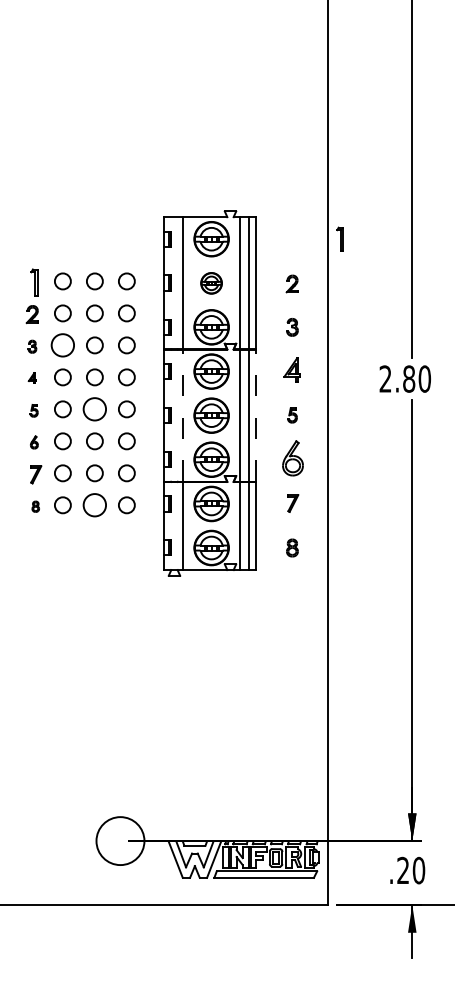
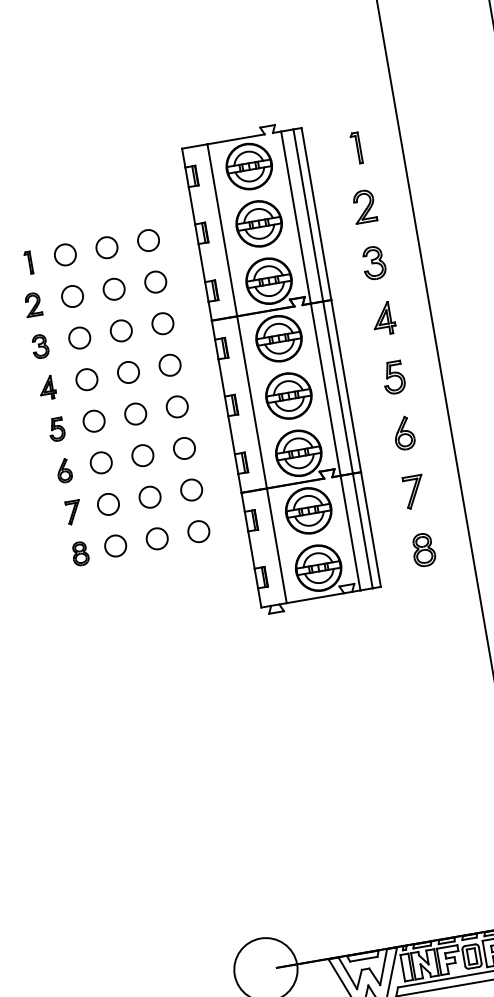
part: (339, 238) -> (355, 147), moved
part: (34, 282) -> (28, 262), size x0.62
part: (211, 283) -> (259, 224), size x1.67
part: (291, 283) -> (363, 206), size x1.43
part: (292, 327) -> (374, 263), size x1.43
circle: (62, 345) -> (79, 338), size x0.71
part: (32, 346) -> (40, 346), size x1.43
part: (31, 377) -> (46, 386), size x1.67
circle: (94, 409) -> (135, 414), size x0.71
part: (33, 410) -> (56, 429), size x1.43
line: (183, 415) -> (252, 402), dashed -> solid
line: (255, 415) -> (345, 385), dashed -> solid
part: (292, 415) -> (394, 377), size x1.67
part: (34, 442) -> (64, 470), size x1.43
part: (292, 458) -> (403, 433), size x0.71
part: (293, 503) -> (415, 491), size x1.43
circle: (94, 505) -> (156, 539), size x0.71
part: (35, 506) -> (80, 553), size x1.67
part: (292, 547) -> (423, 549), size x1.43

